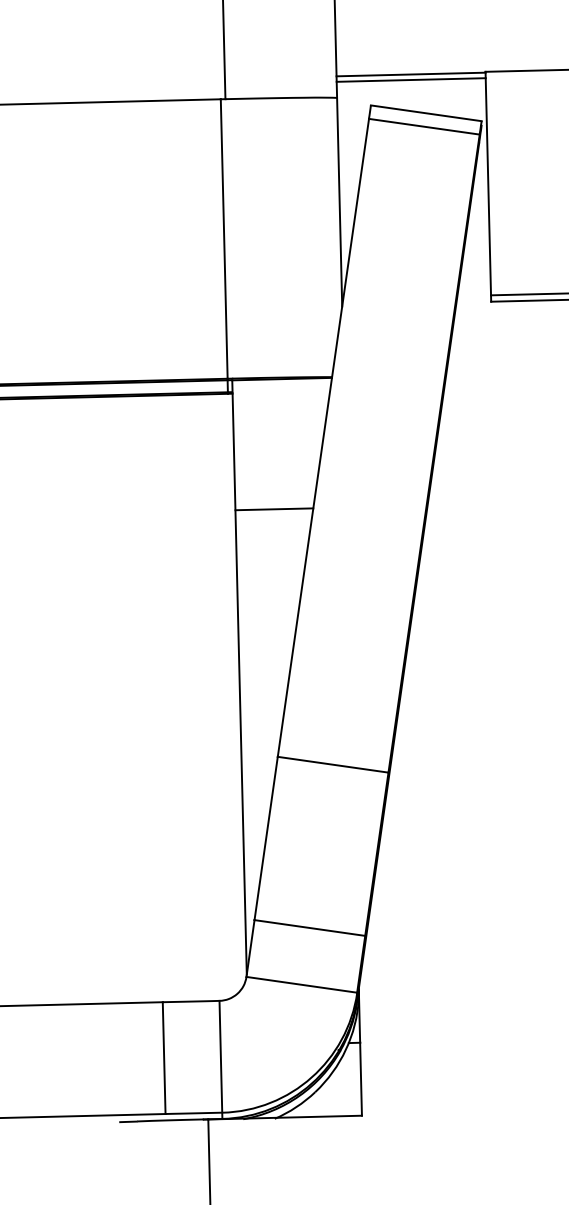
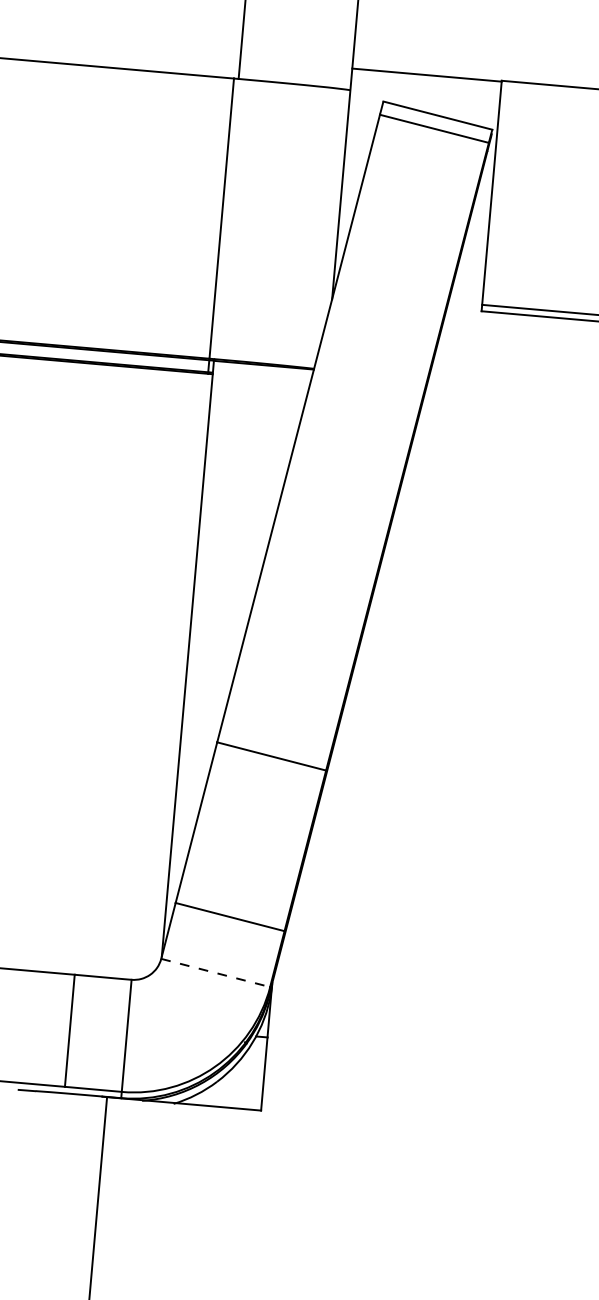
line: (411, 79) -> (426, 80), removed
line: (274, 509) -> (241, 494), removed
line: (302, 985) -> (216, 973), solid -> dashed

